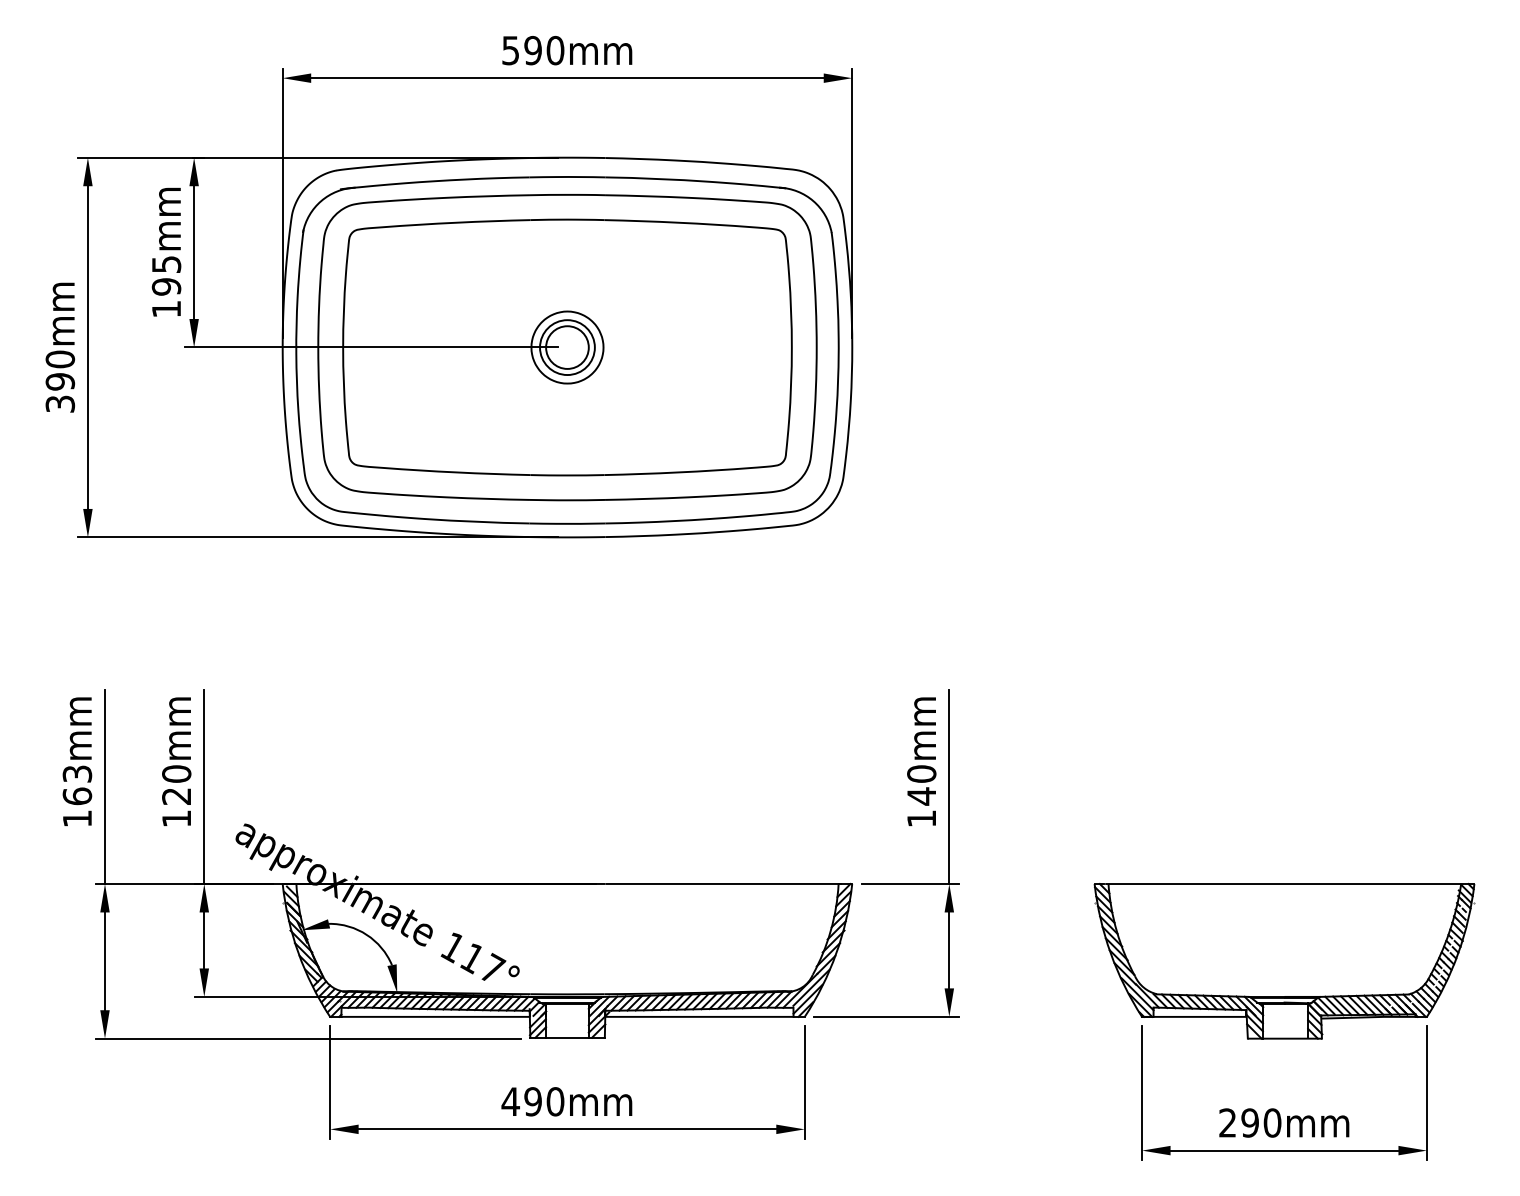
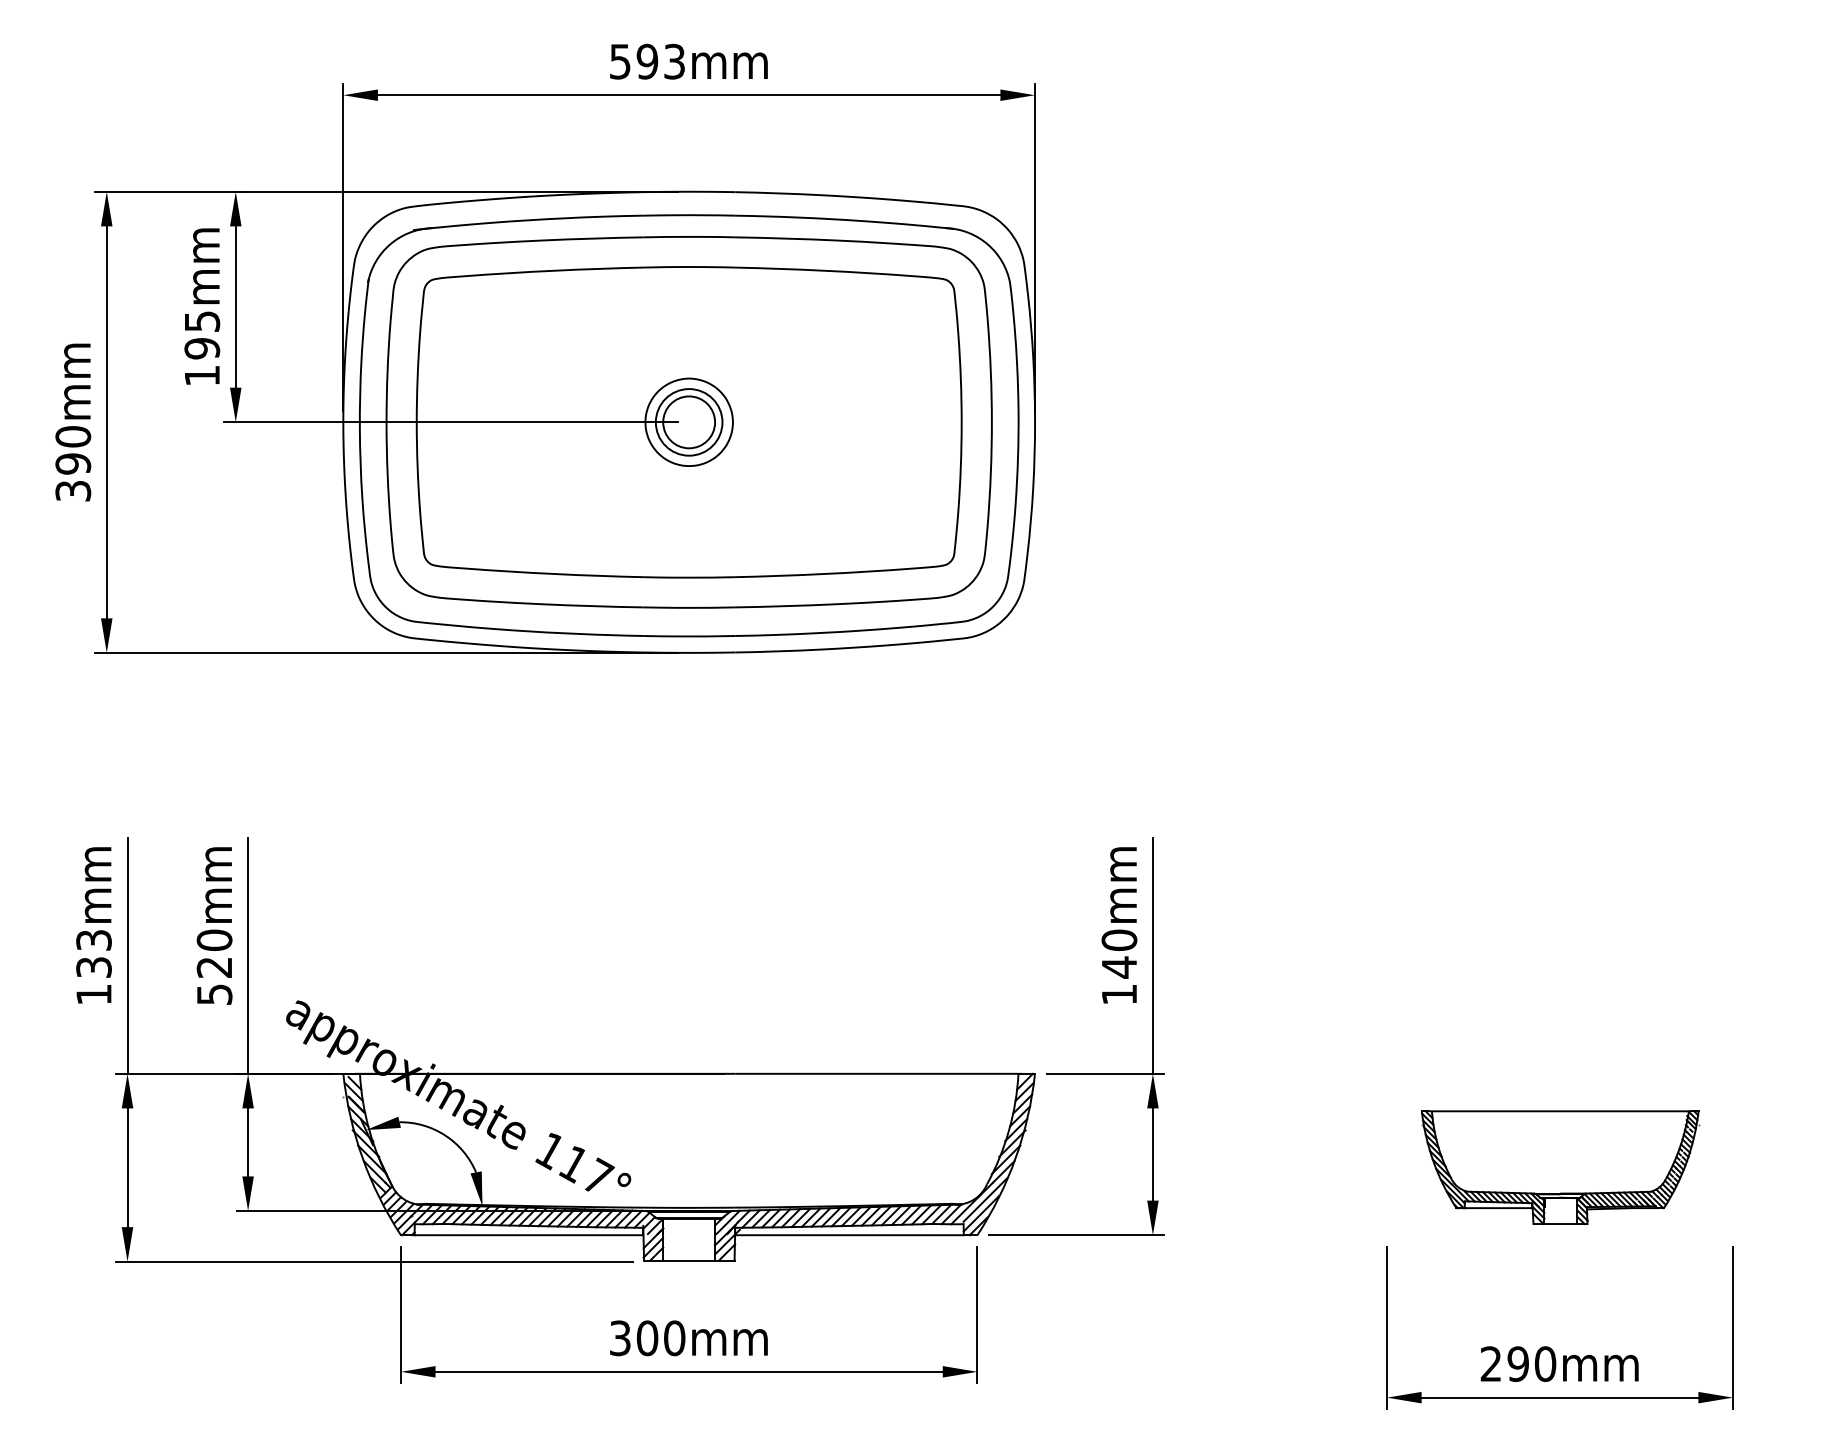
text: (555, 50) -> (674, 61), 590mm -> 593mm
text: (76, 795) -> (93, 966), 163mm -> 133mm
text: (176, 818) -> (214, 994), 120mm -> 520mm
part: (1284, 961) -> (1560, 1167), size x0.6
text: (521, 1101) -> (633, 1338), 490mm -> 300mm

